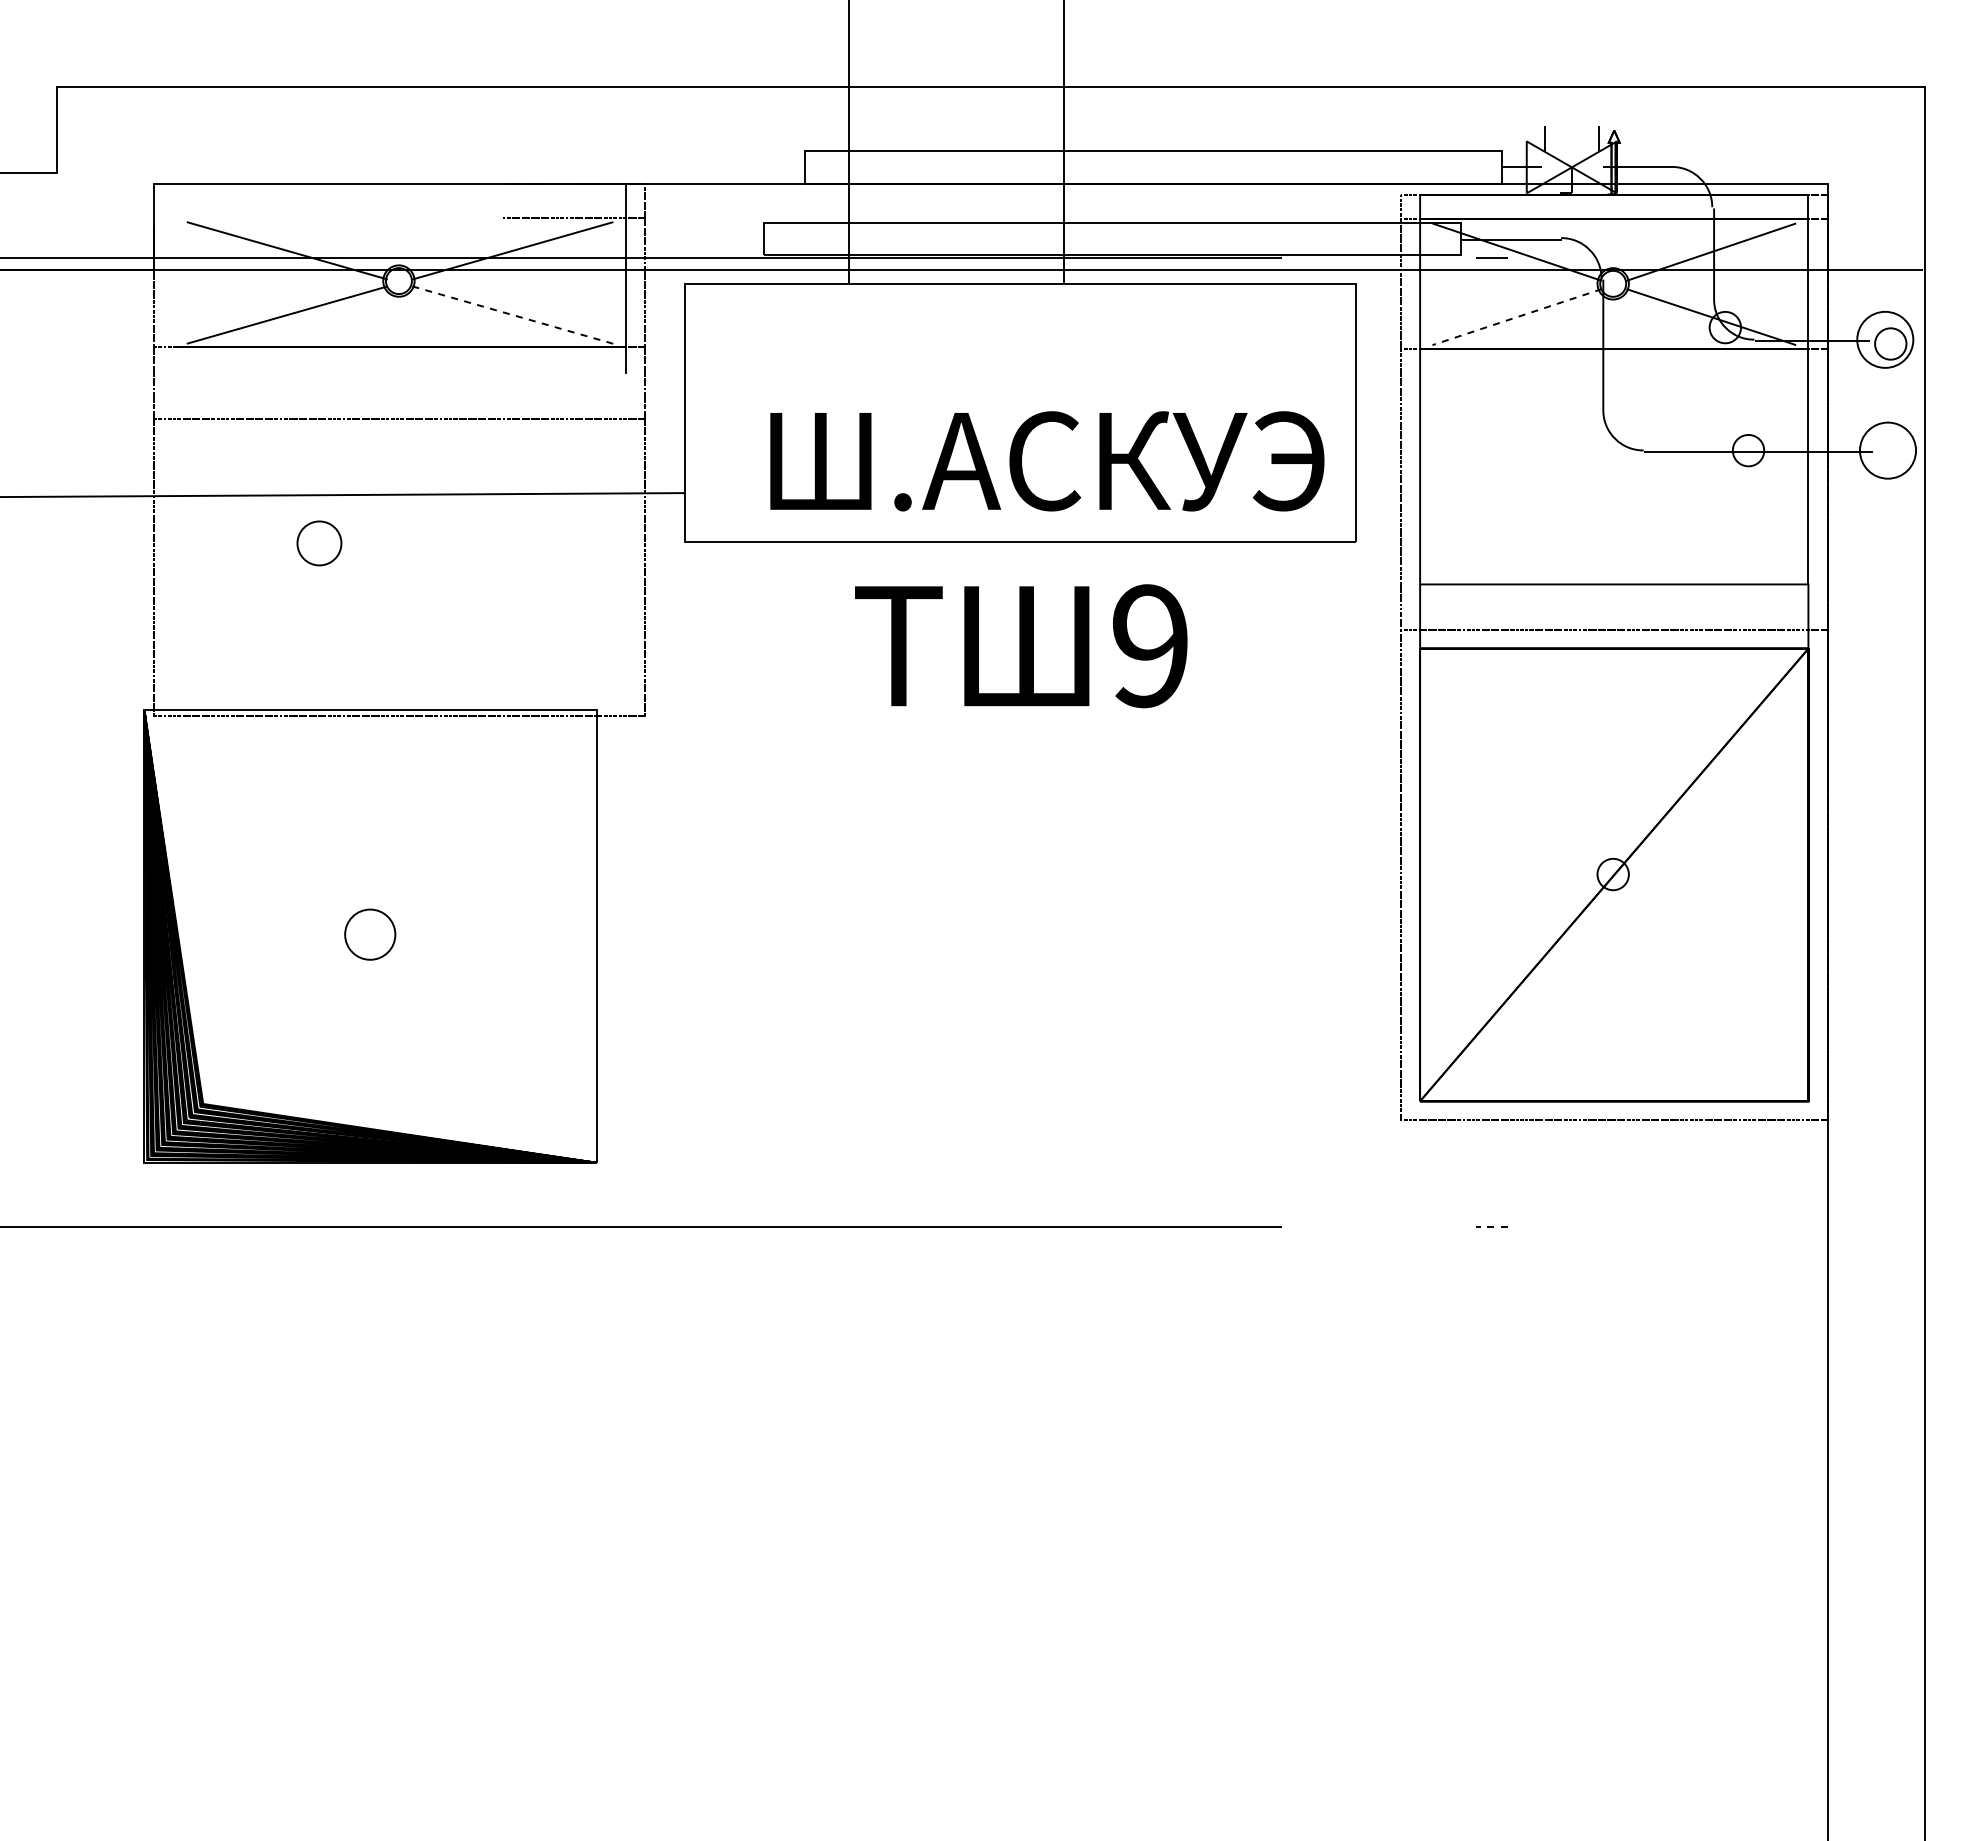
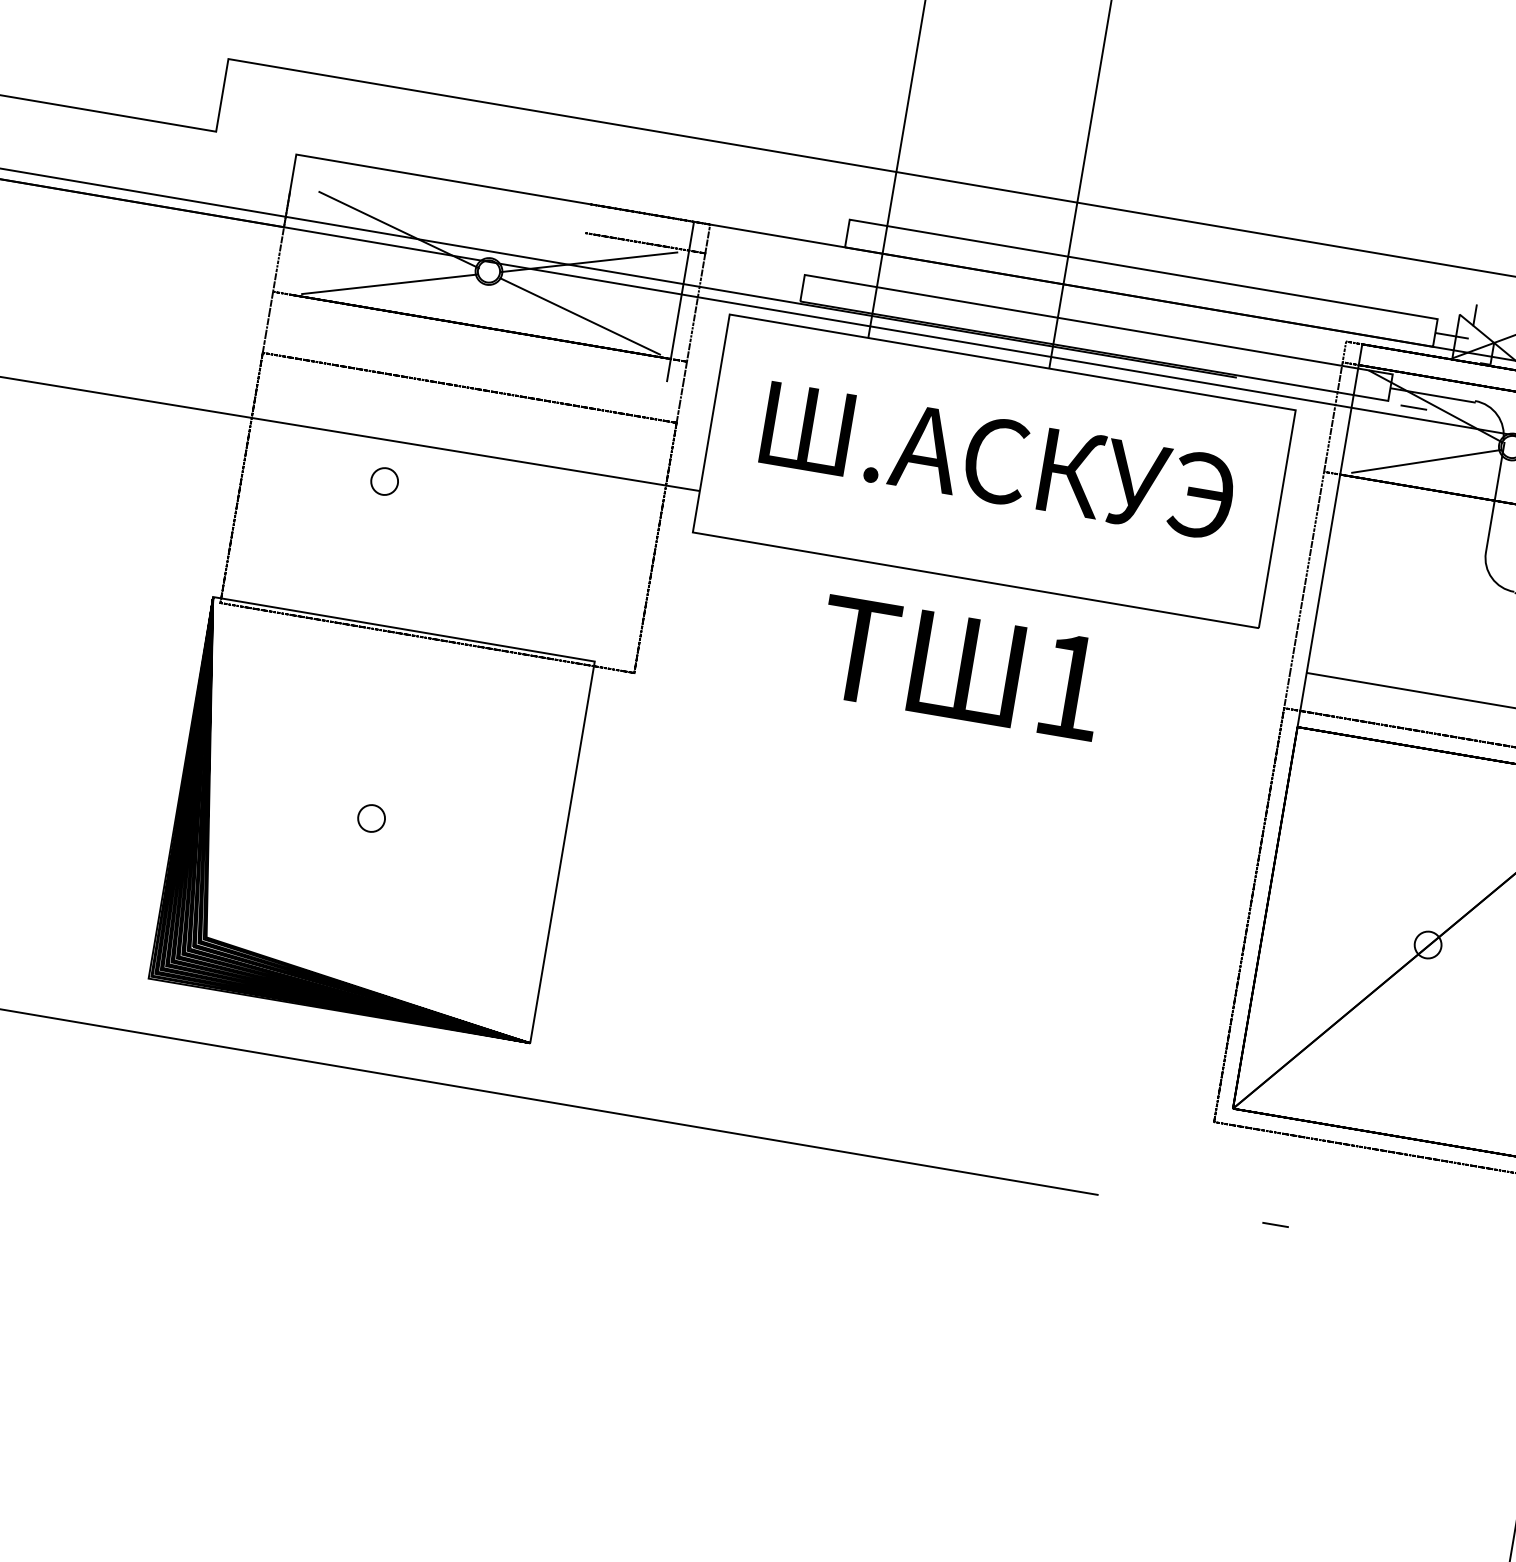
line: (512, 315) -> (579, 316), dashed -> solid
line: (1516, 317) -> (1426, 461), dashed -> solid
text: (1047, 461) -> (998, 461), moved
circle: (319, 543) -> (384, 481), size x0.71
text: (1150, 646) -> (1070, 686), 9 -> 1
circle: (369, 934) -> (370, 818), size x0.62
line: (1491, 1227) -> (1275, 1225), dashed -> solid

